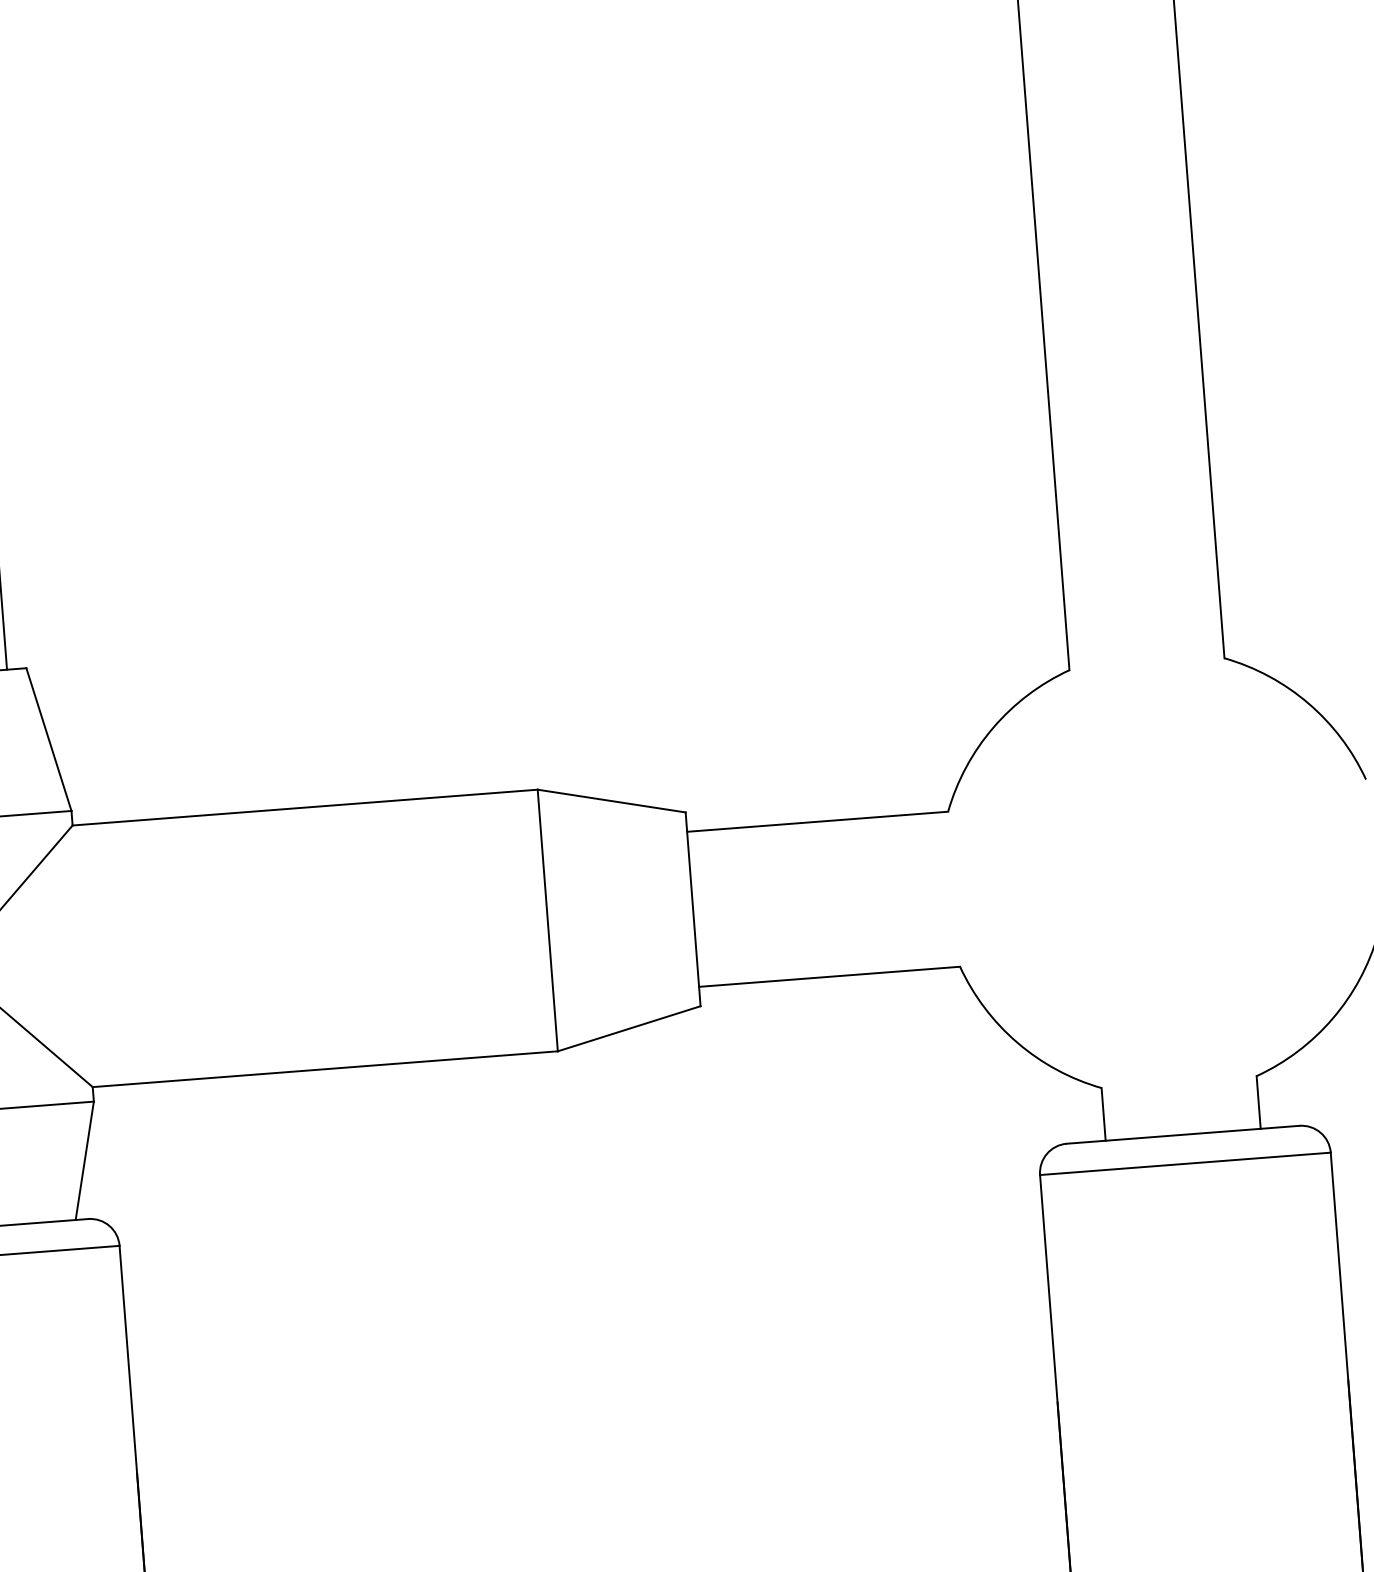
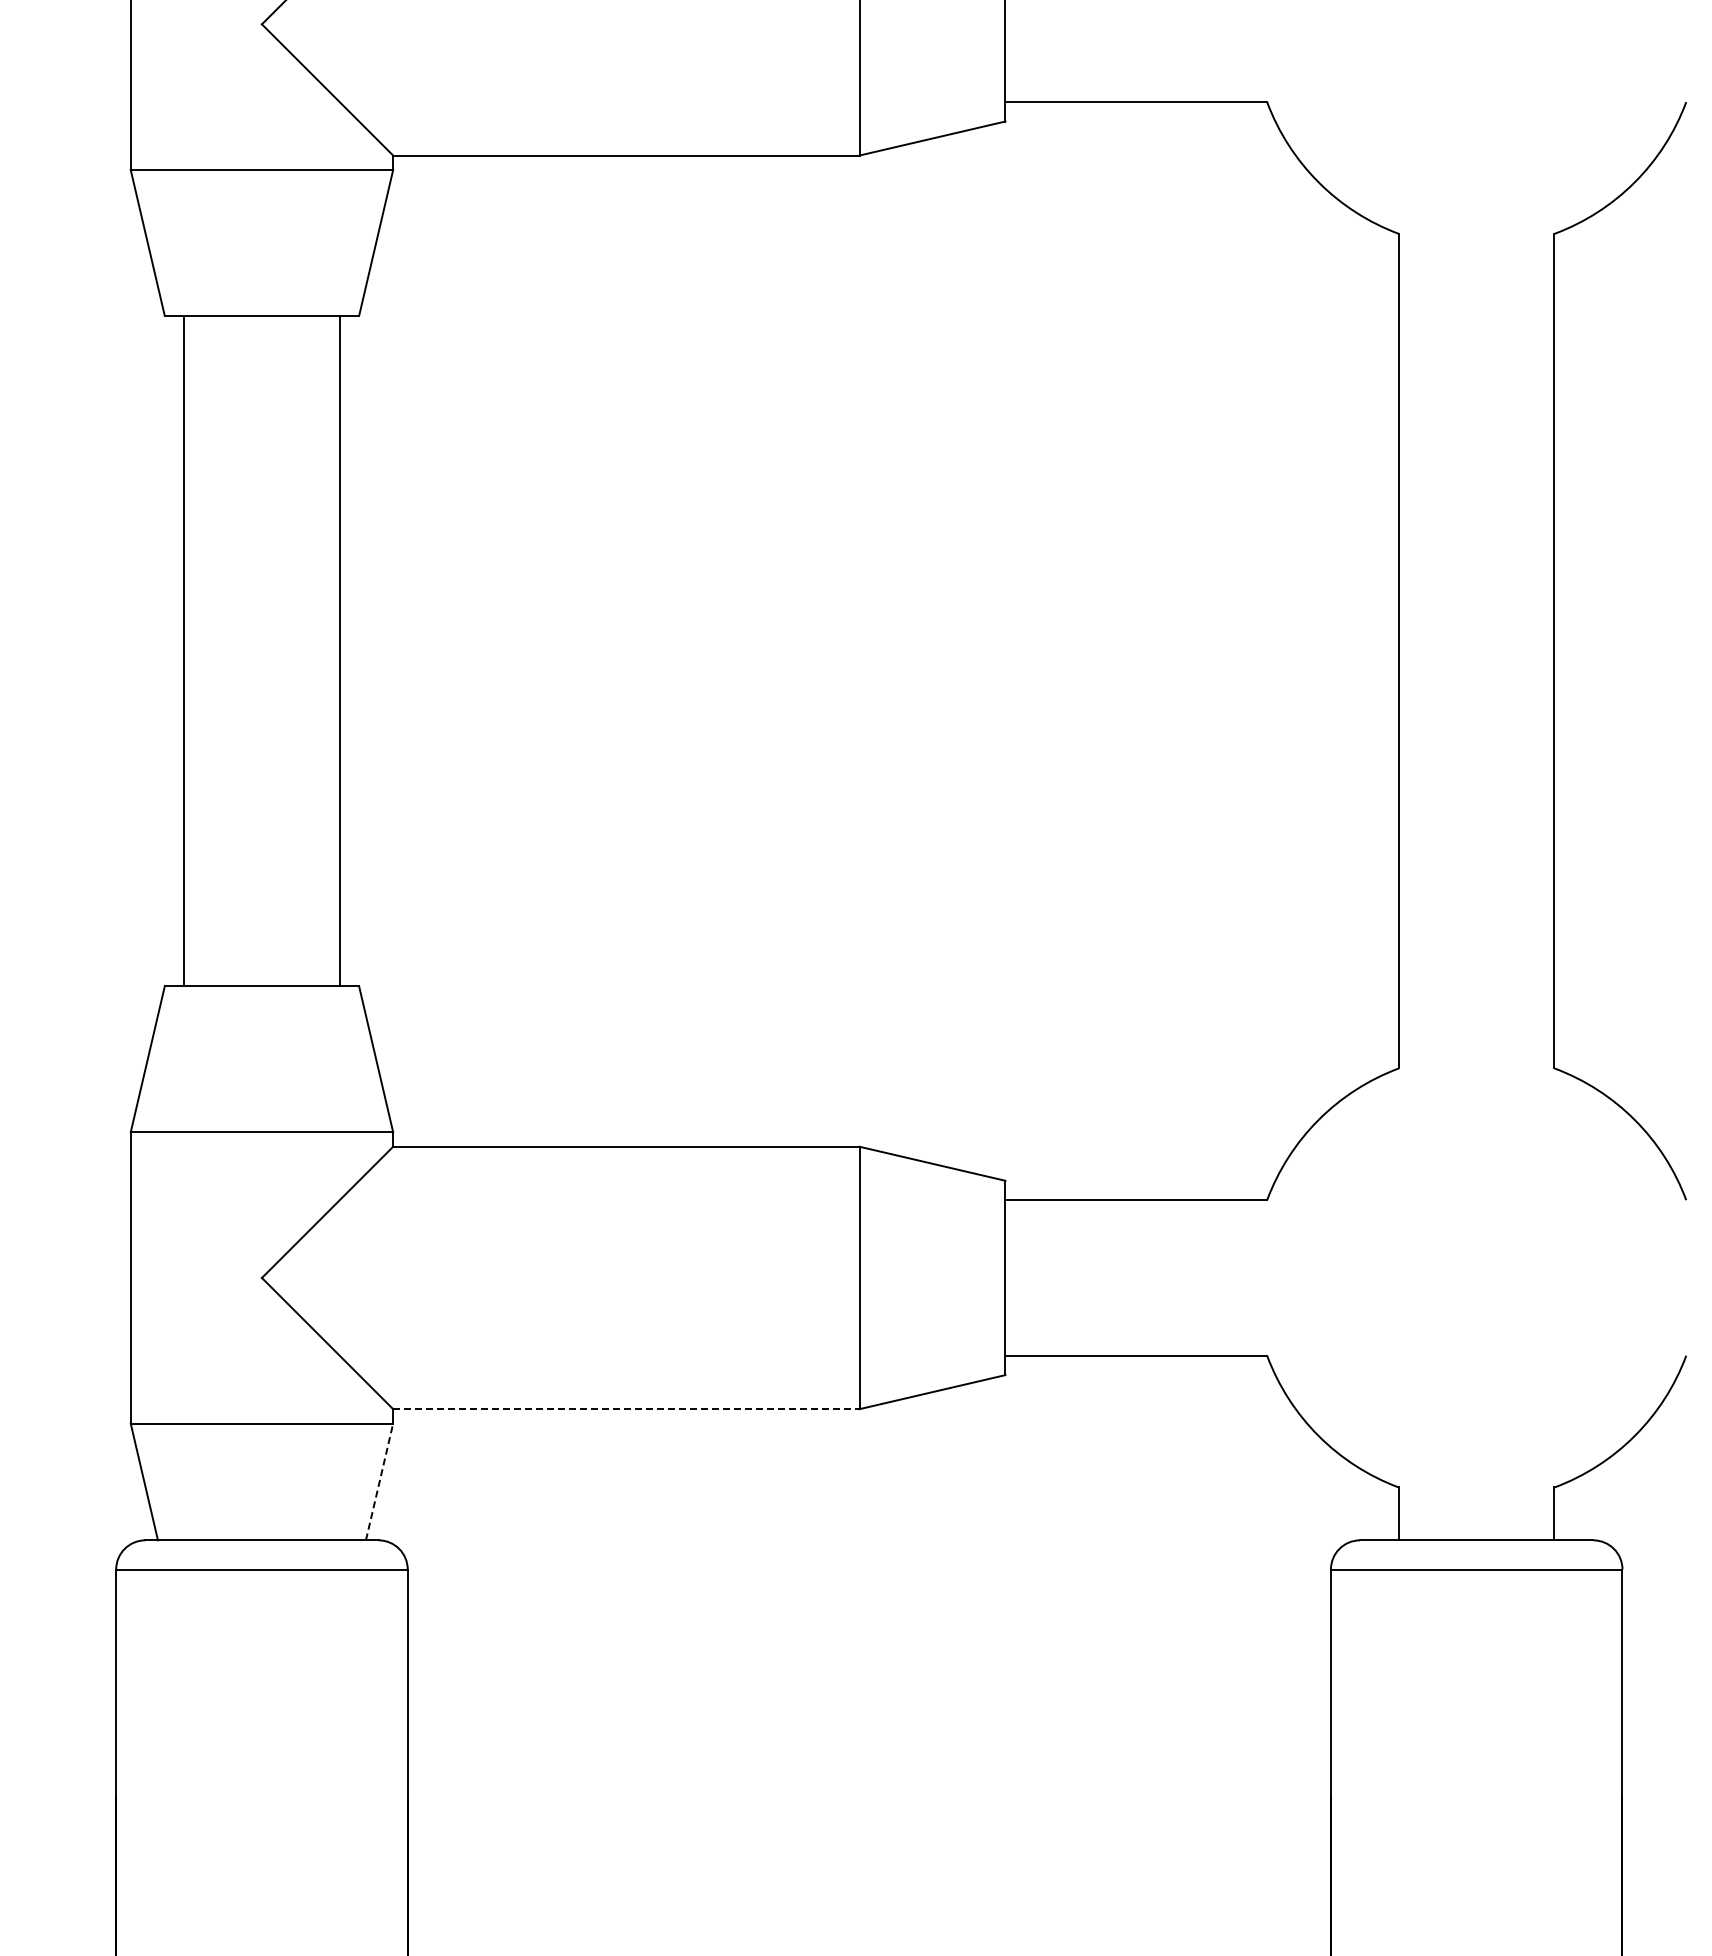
line: (325, 1069) -> (626, 1409), solid -> dashed
line: (84, 1161) -> (379, 1482), solid -> dashed

